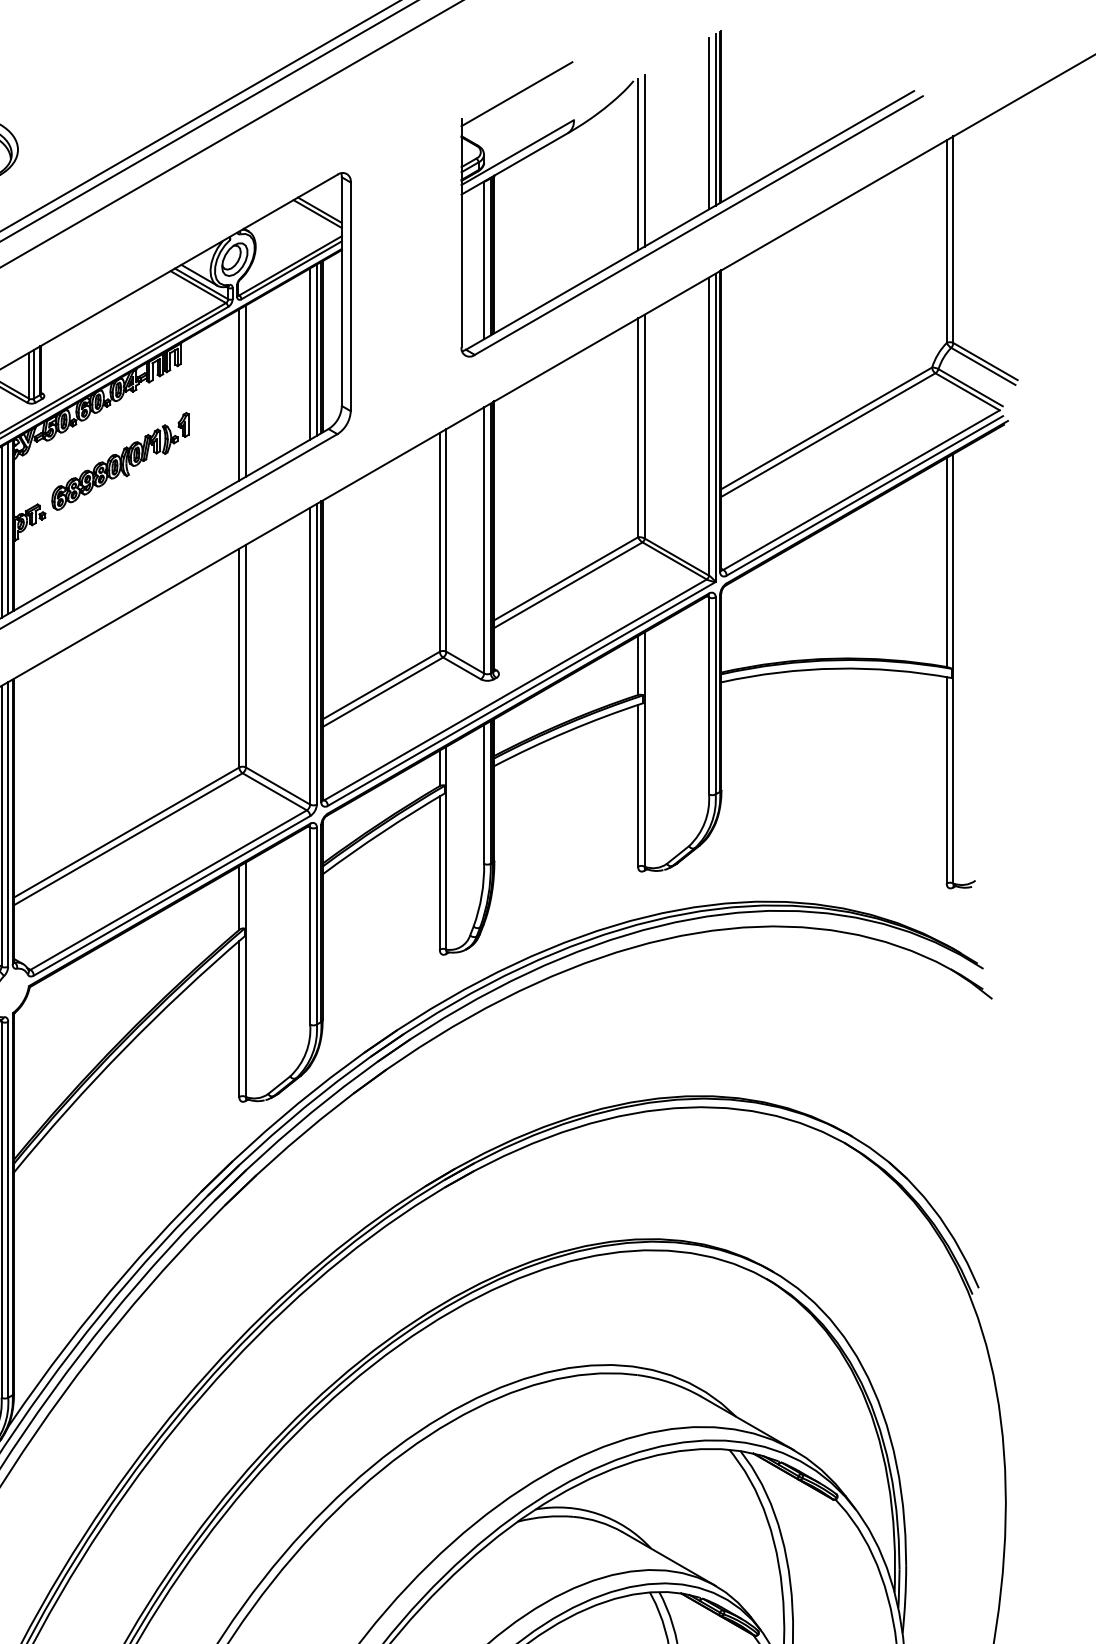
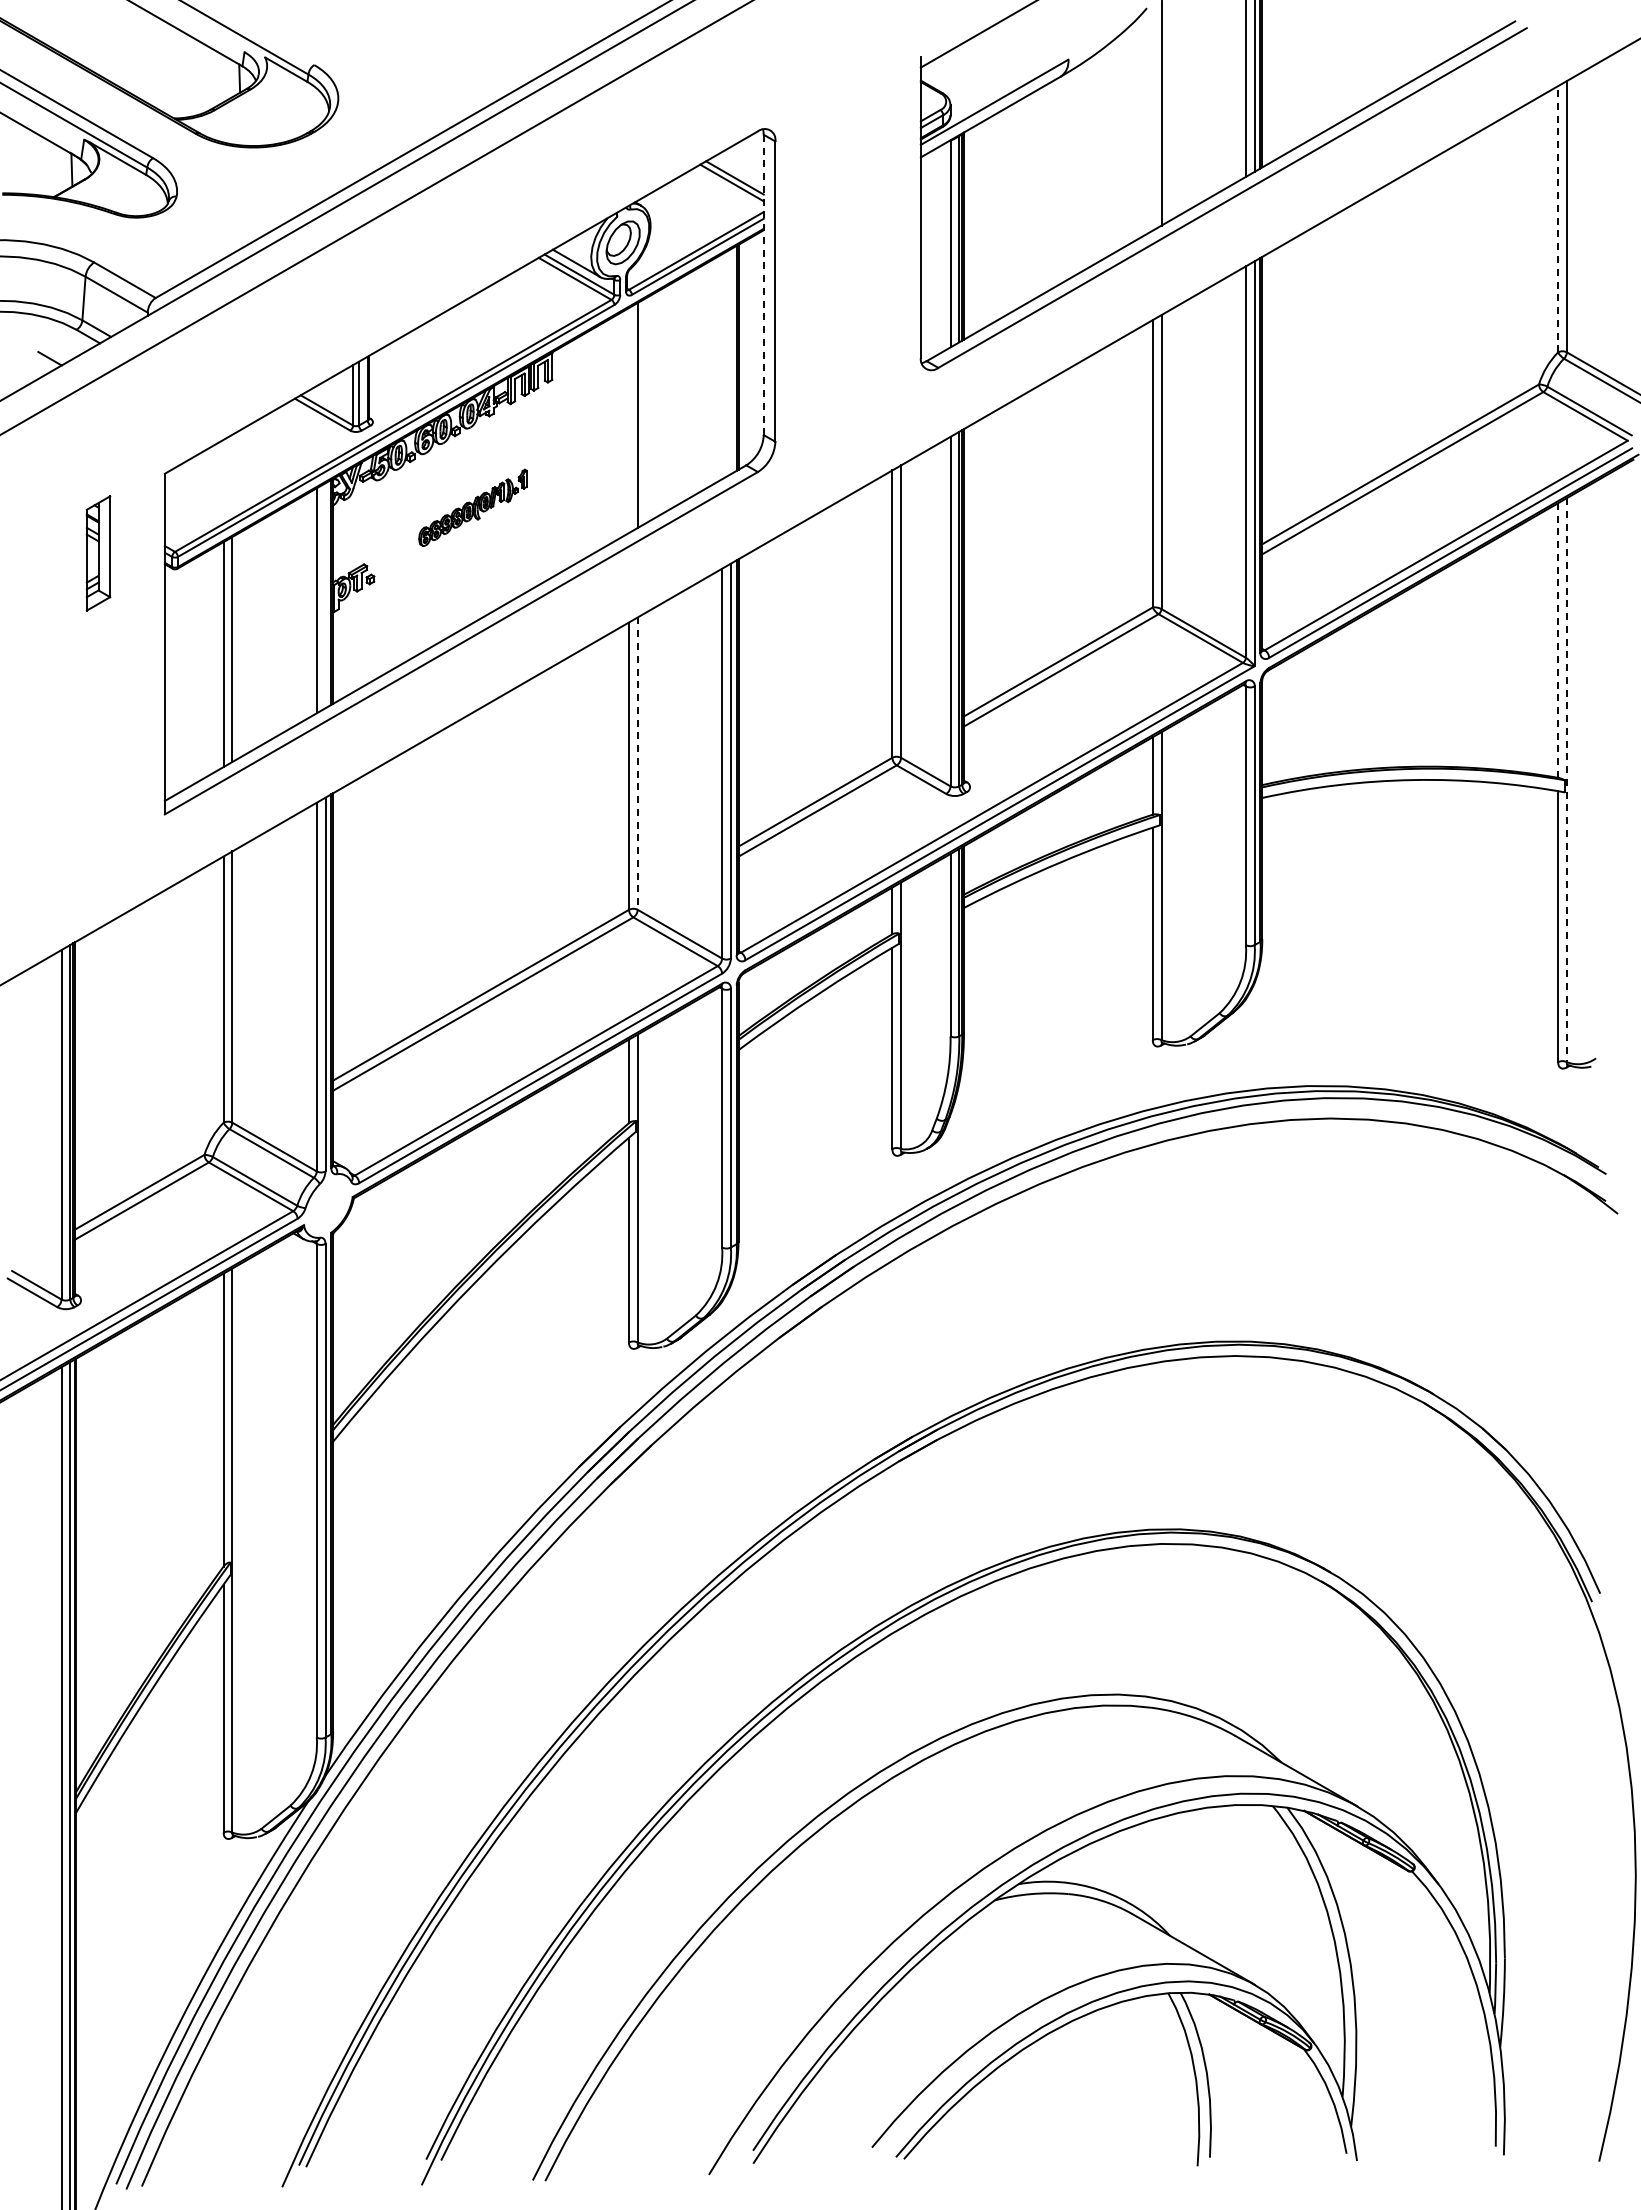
line: (637, 164) -> (1152, 117), removed
line: (947, 241) -> (1558, 218), solid -> dashed
line: (341, 292) -> (763, 285), solid -> dashed
line: (316, 350) -> (730, 361), removed
line: (310, 353) -> (722, 366), removed
line: (239, 394) -> (629, 420), removed
part: (120, 461) -> (472, 507), size x0.6
line: (8, 528) -> (325, 595), removed
line: (947, 562) -> (1558, 640), solid -> dashed
line: (245, 656) -> (637, 764), solid -> dashed
line: (953, 669) -> (1566, 780), solid -> dashed

